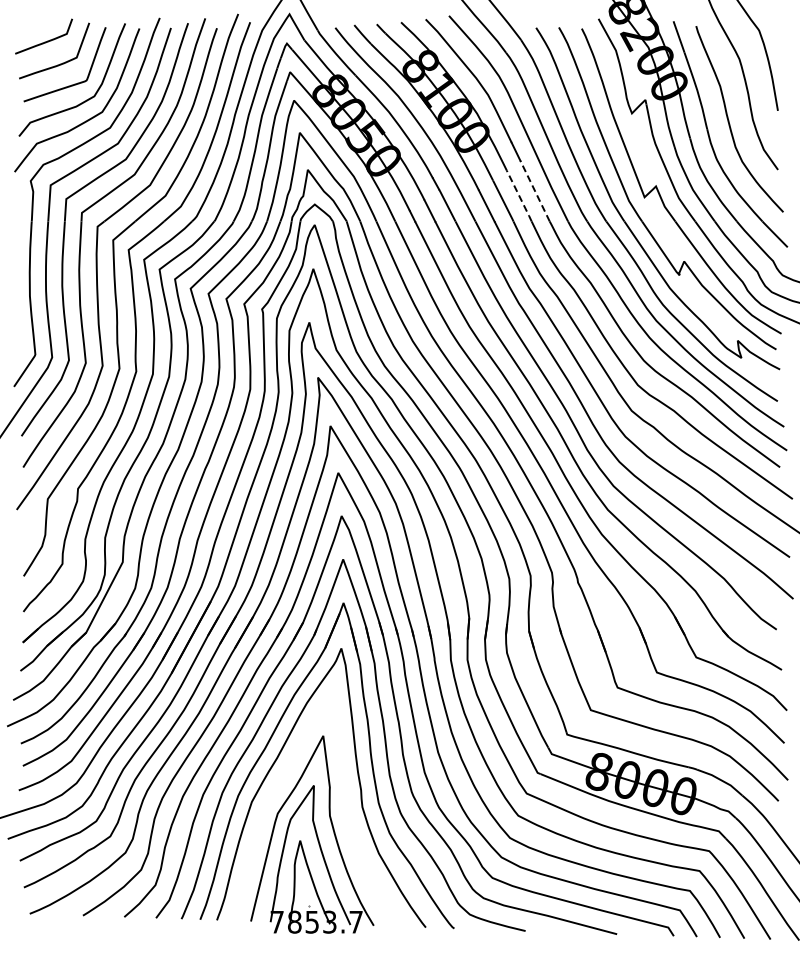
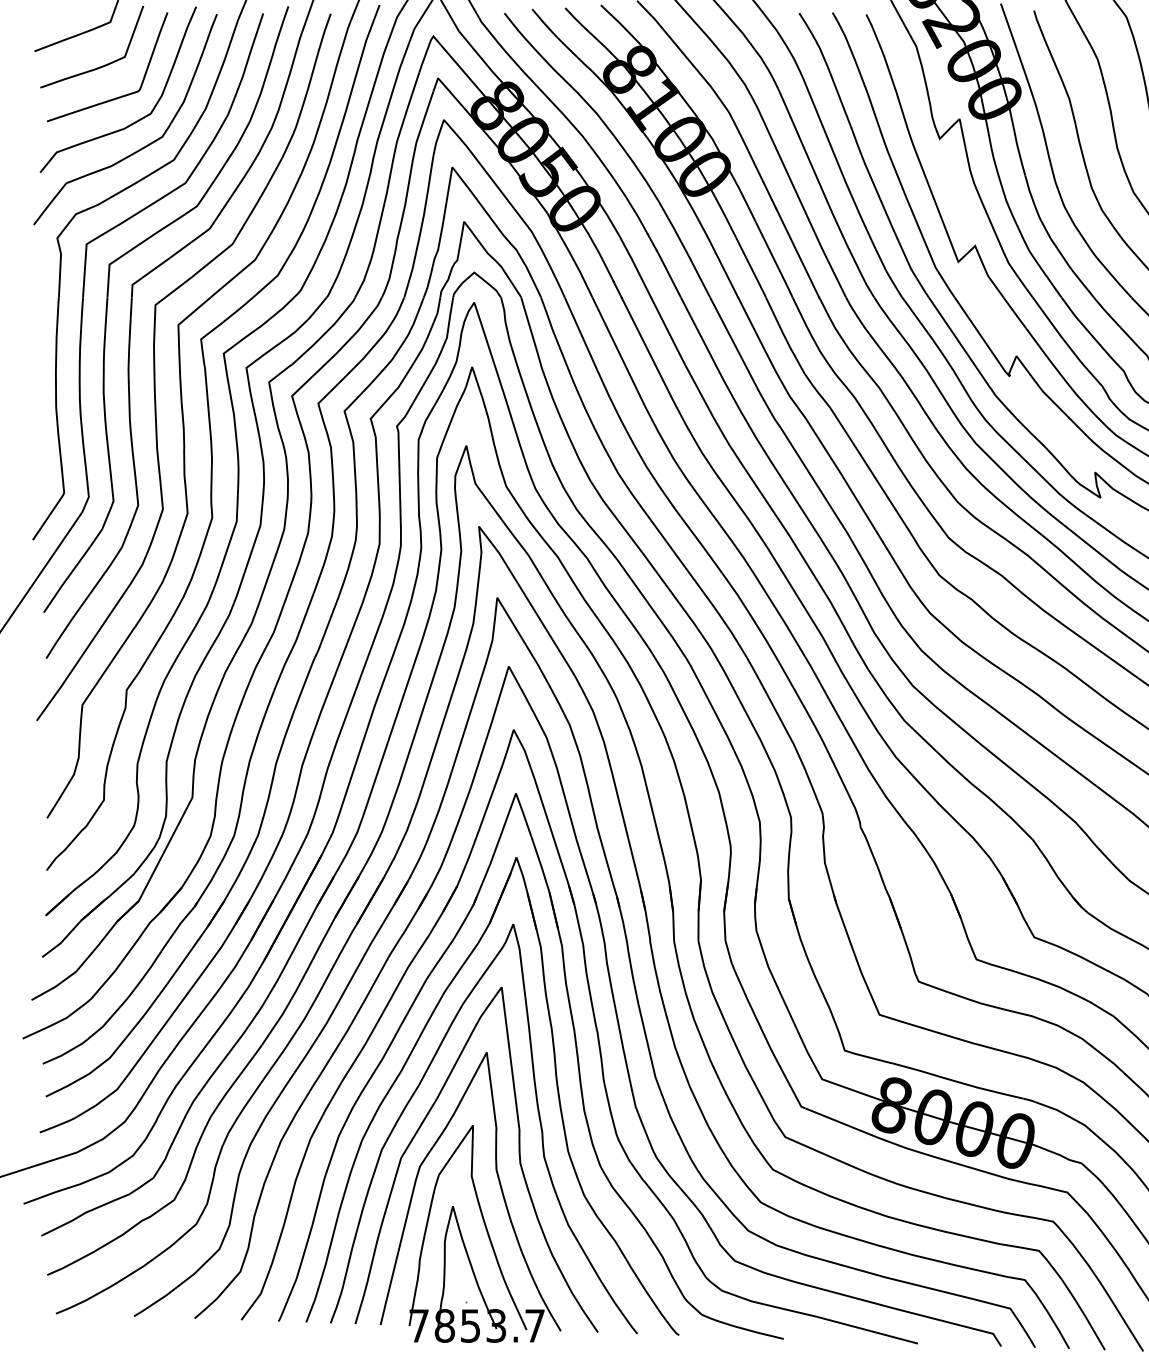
line: (535, 191) -> (798, 253), dashed -> solid
line: (519, 196) -> (774, 260), dashed -> solid
curve: (344, 805) -> (517, 1154), added

